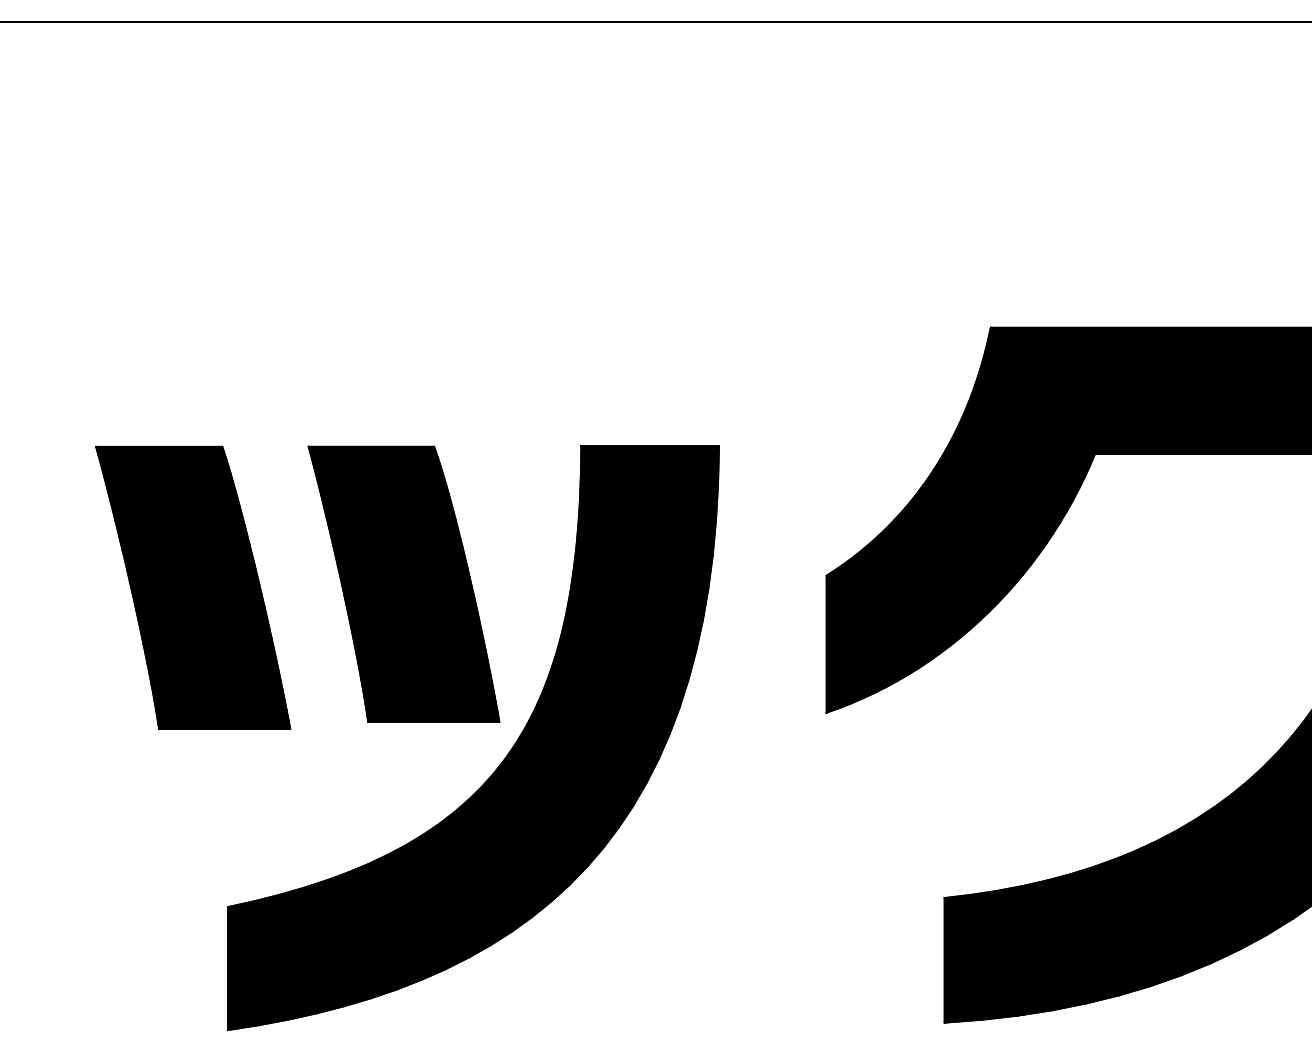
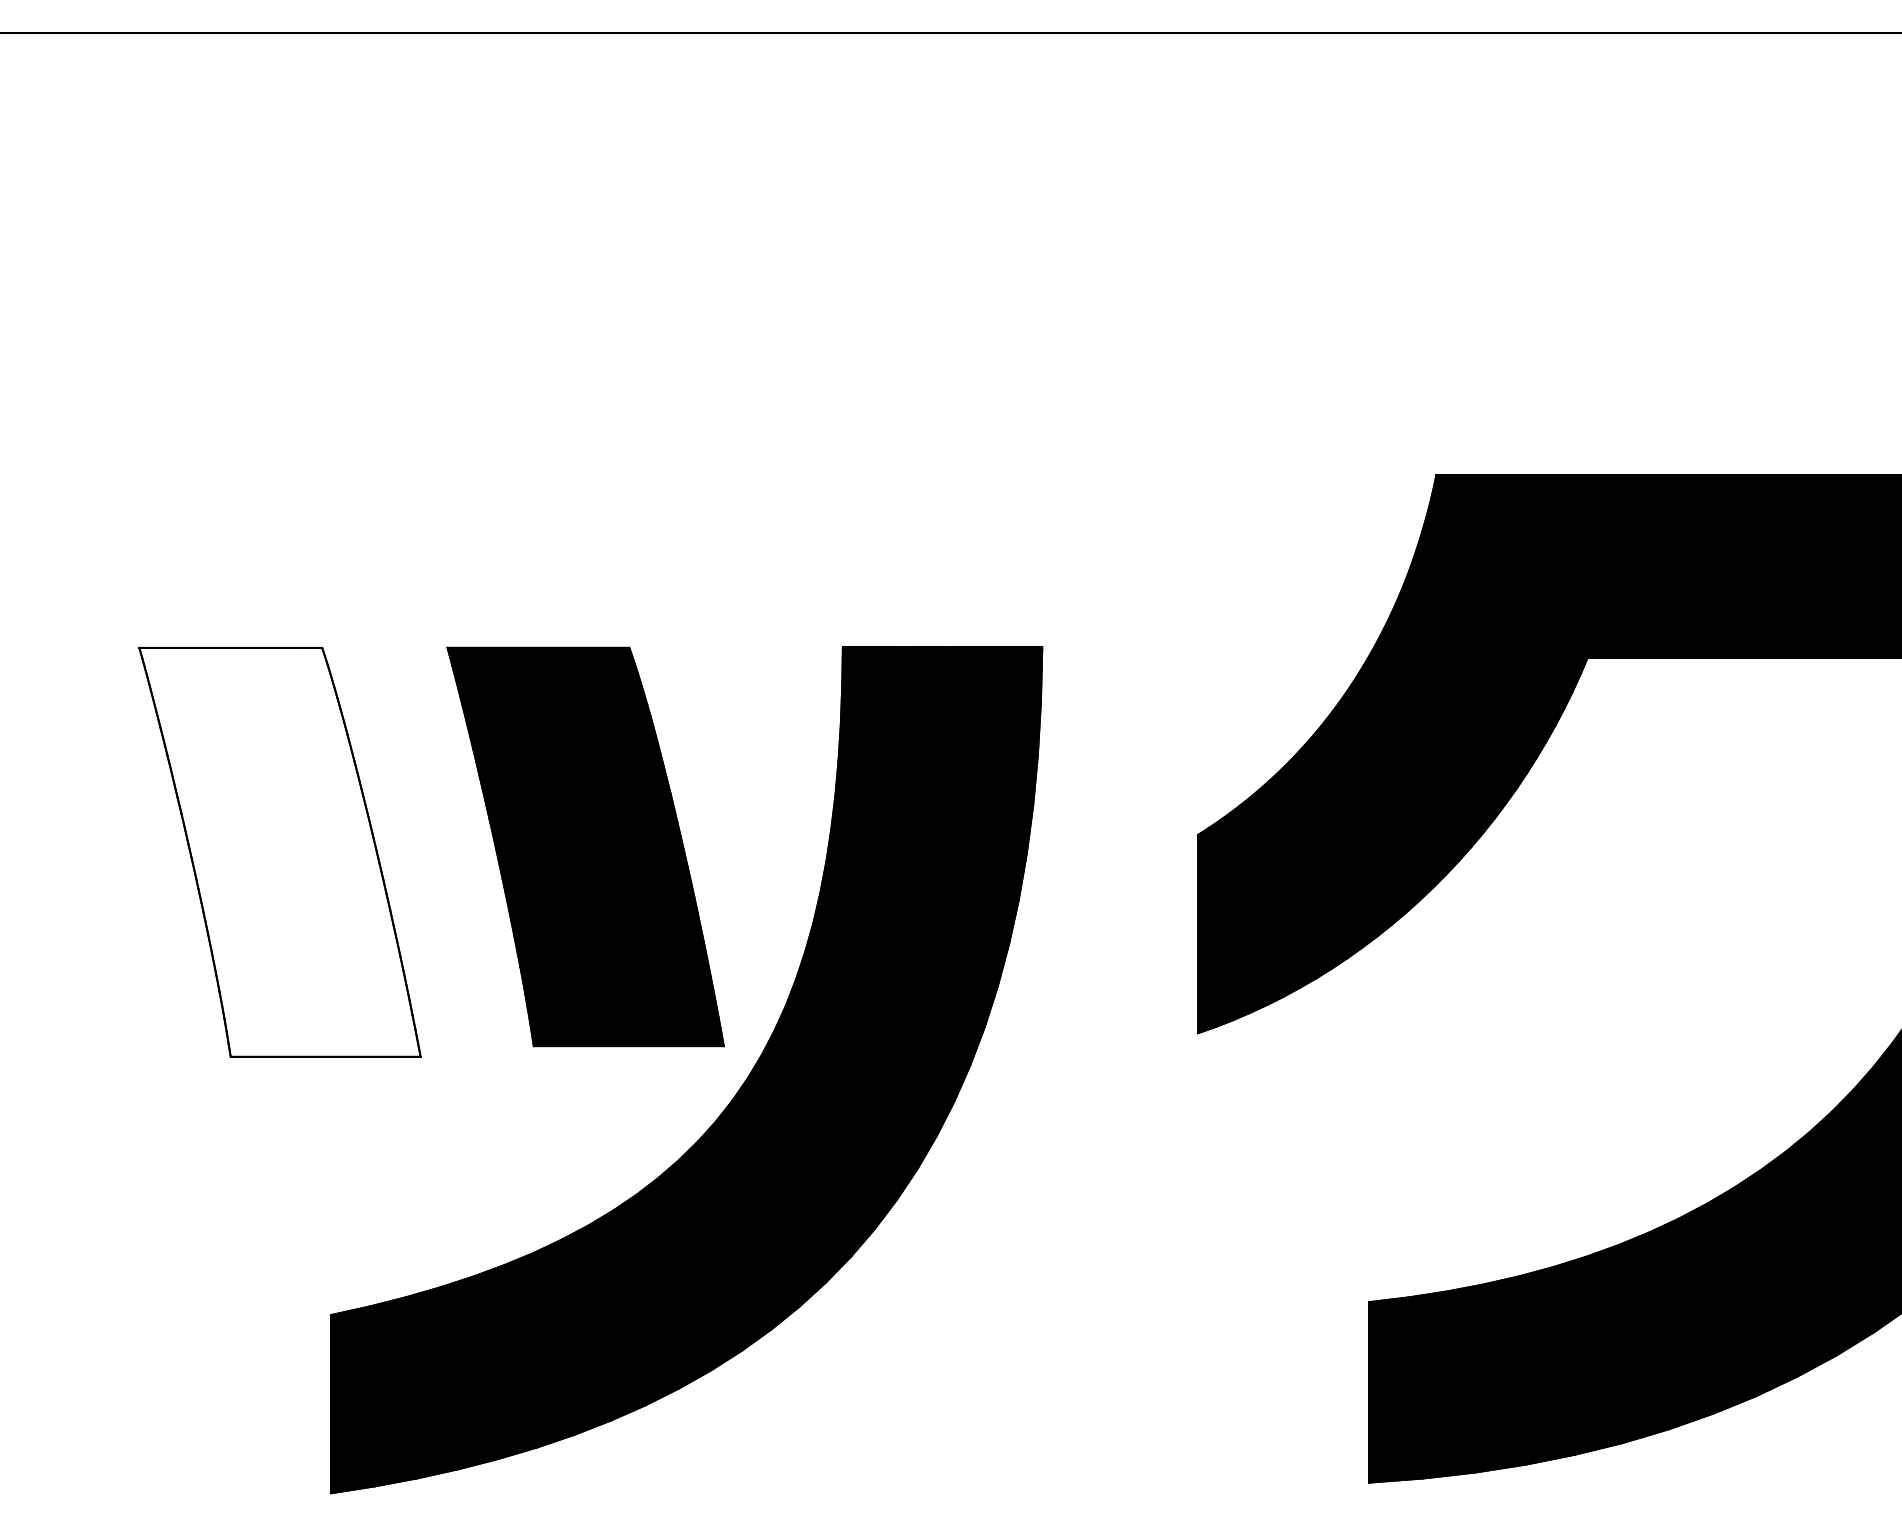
fill: (193, 587) -> (280, 851), removed

